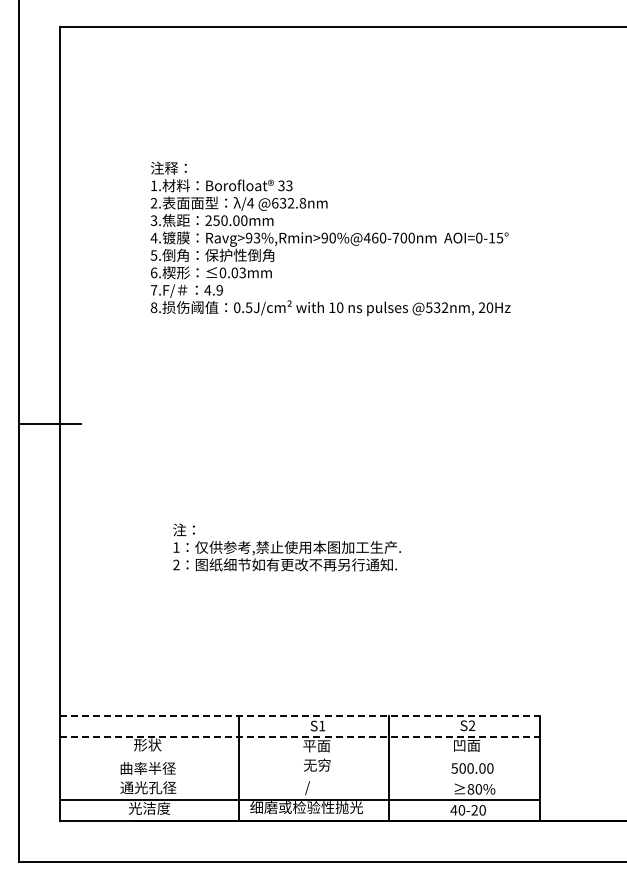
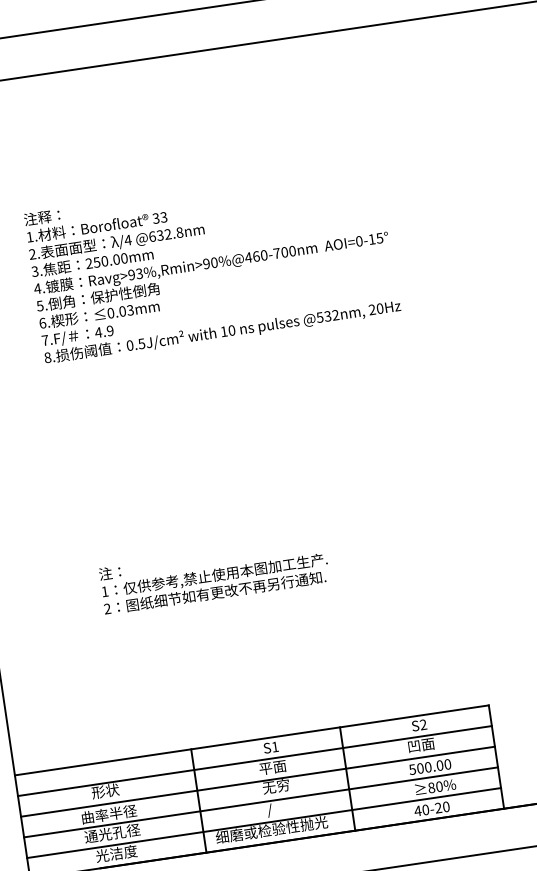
line: (300, 716) -> (252, 740), dashed -> solid
line: (300, 736) -> (255, 760), dashed -> solid
line: (299, 757) -> (257, 781), added
line: (299, 778) -> (260, 802), added

